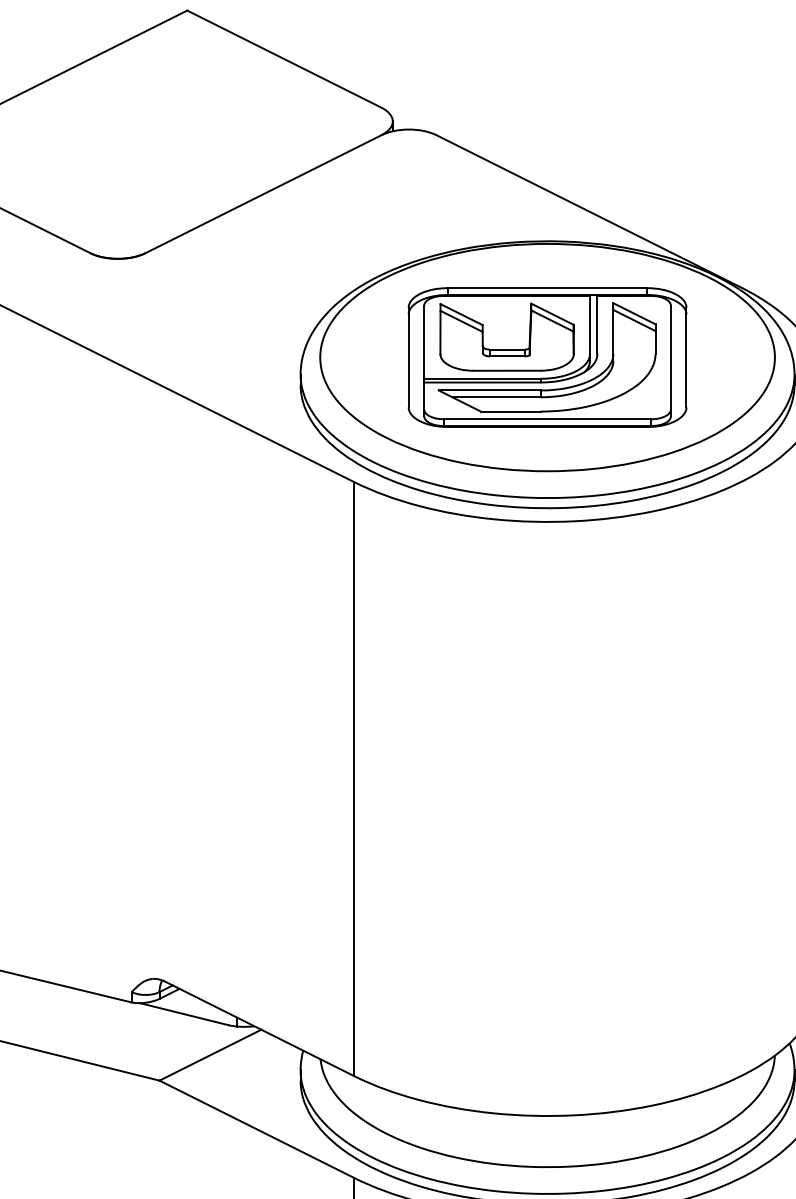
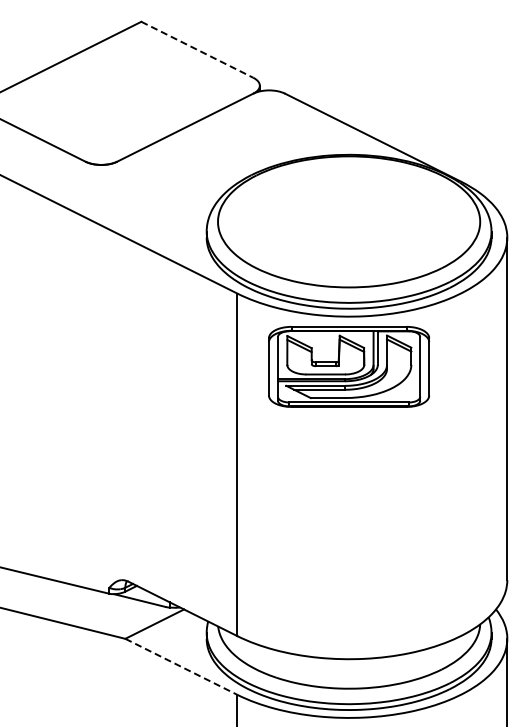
line: (284, 58) -> (197, 49), solid -> dashed
part: (548, 356) -> (349, 366), moved
line: (256, 1128) -> (181, 666), solid -> dashed

